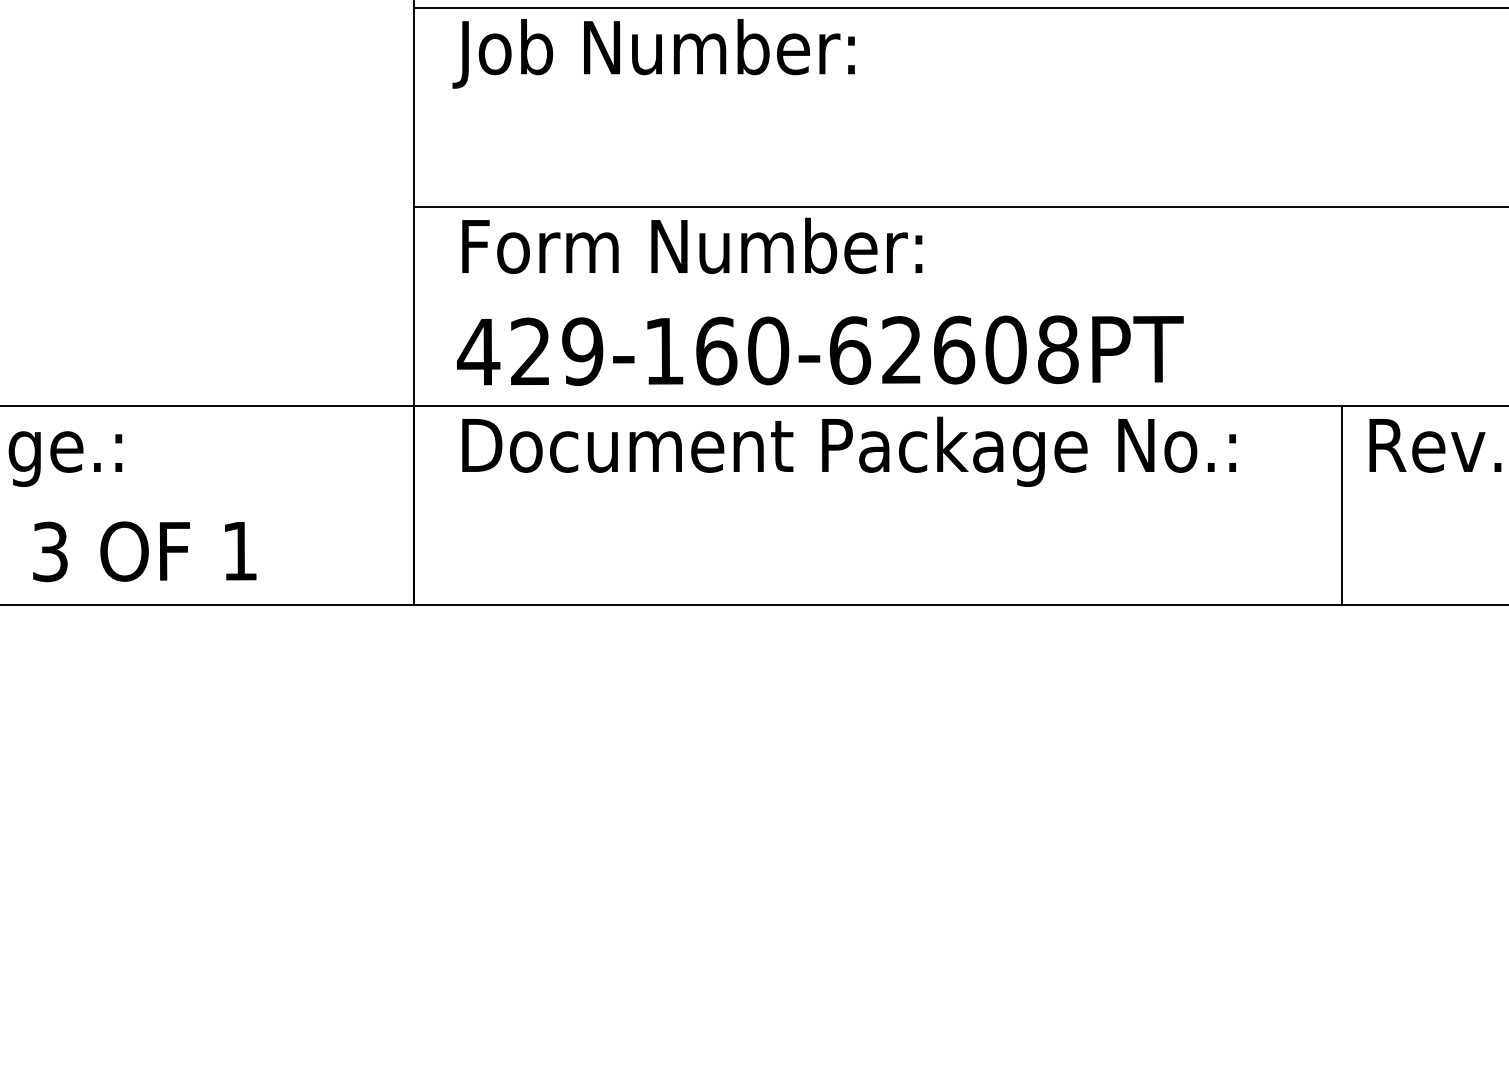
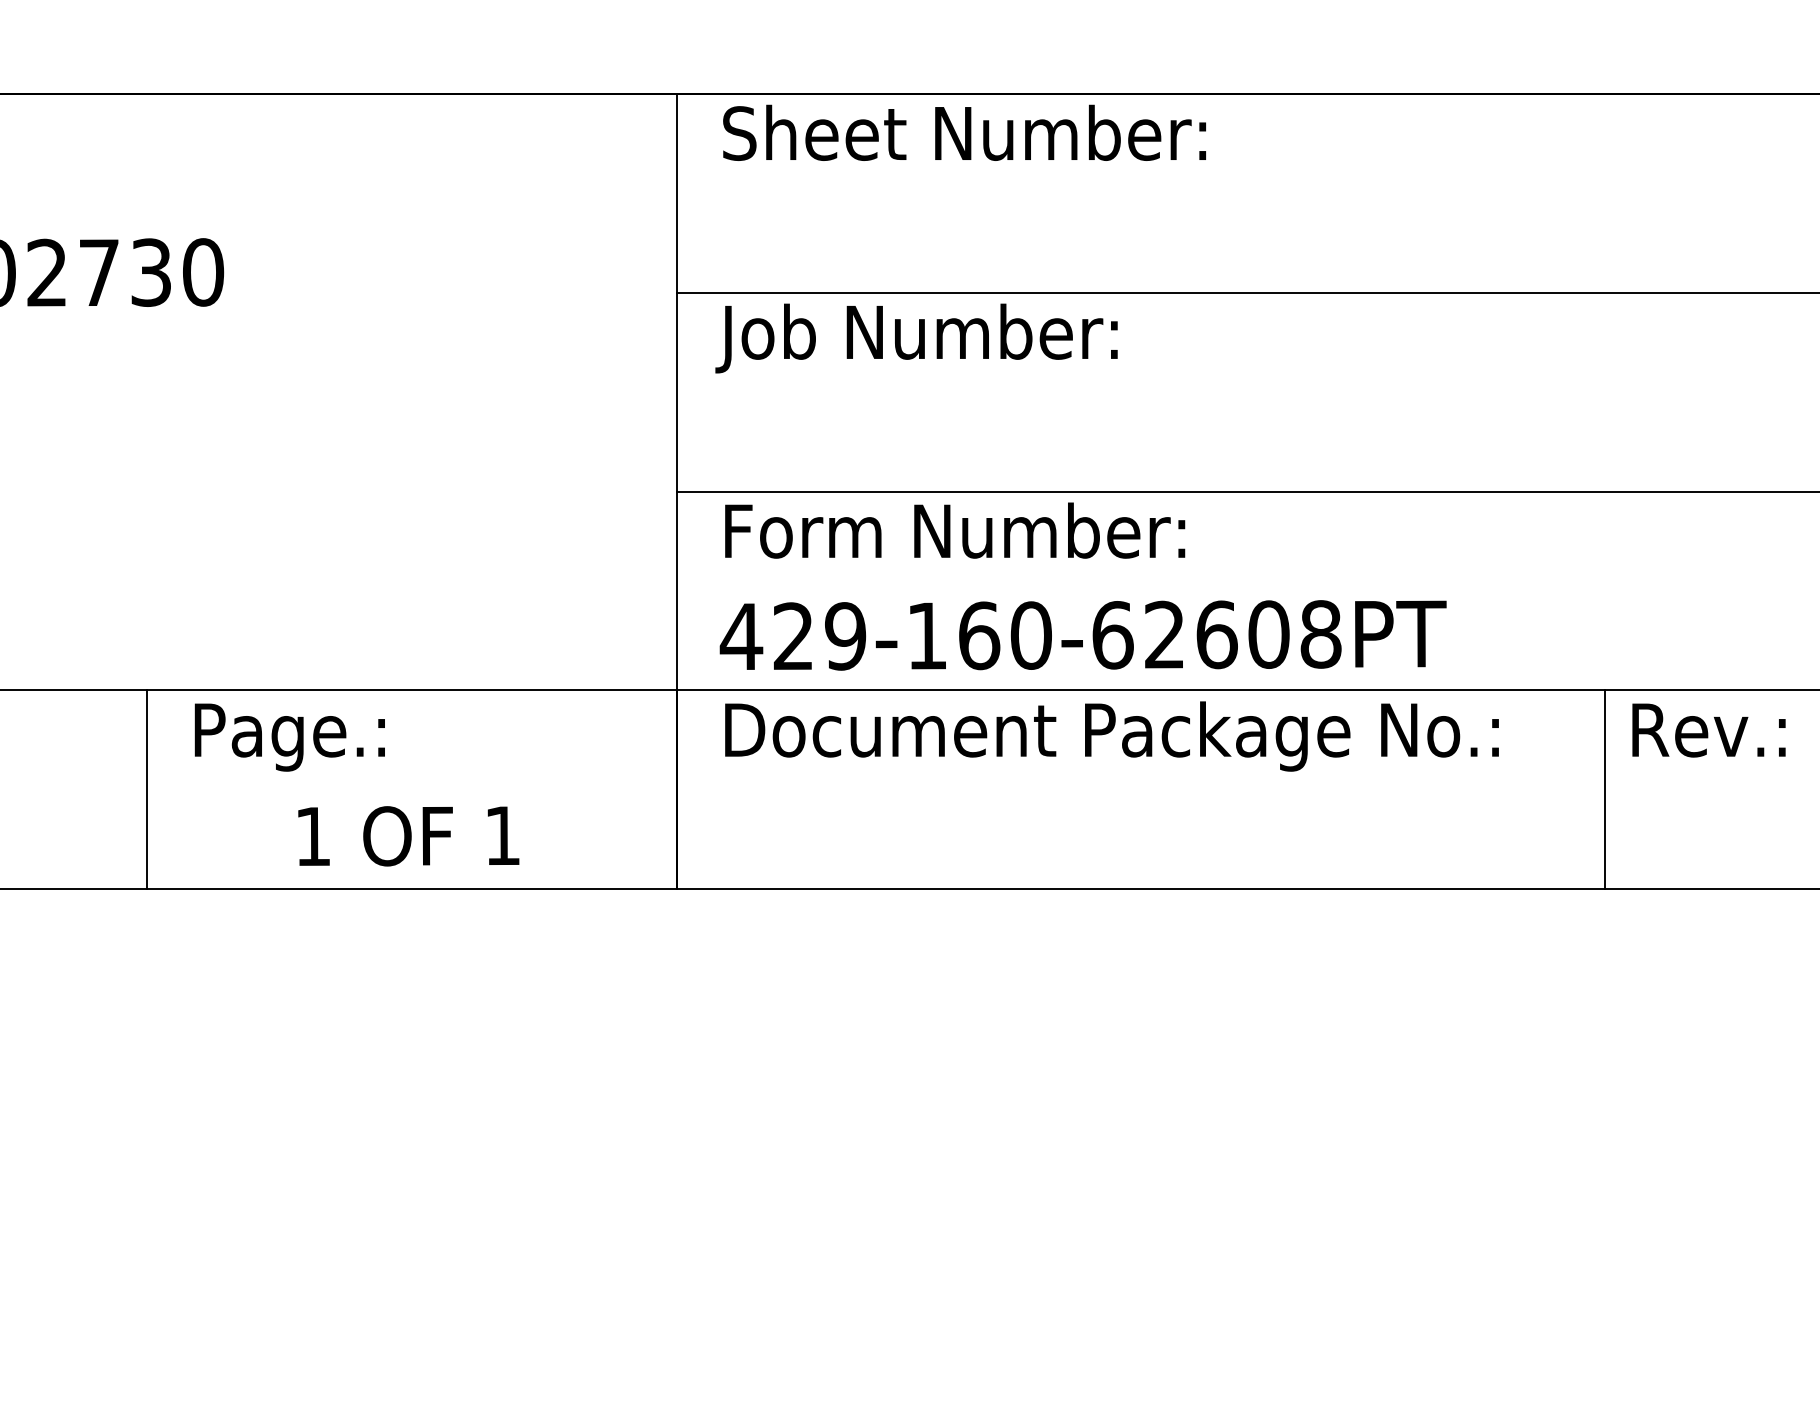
text: (50, 551) -> (313, 836), 3 -> 1

